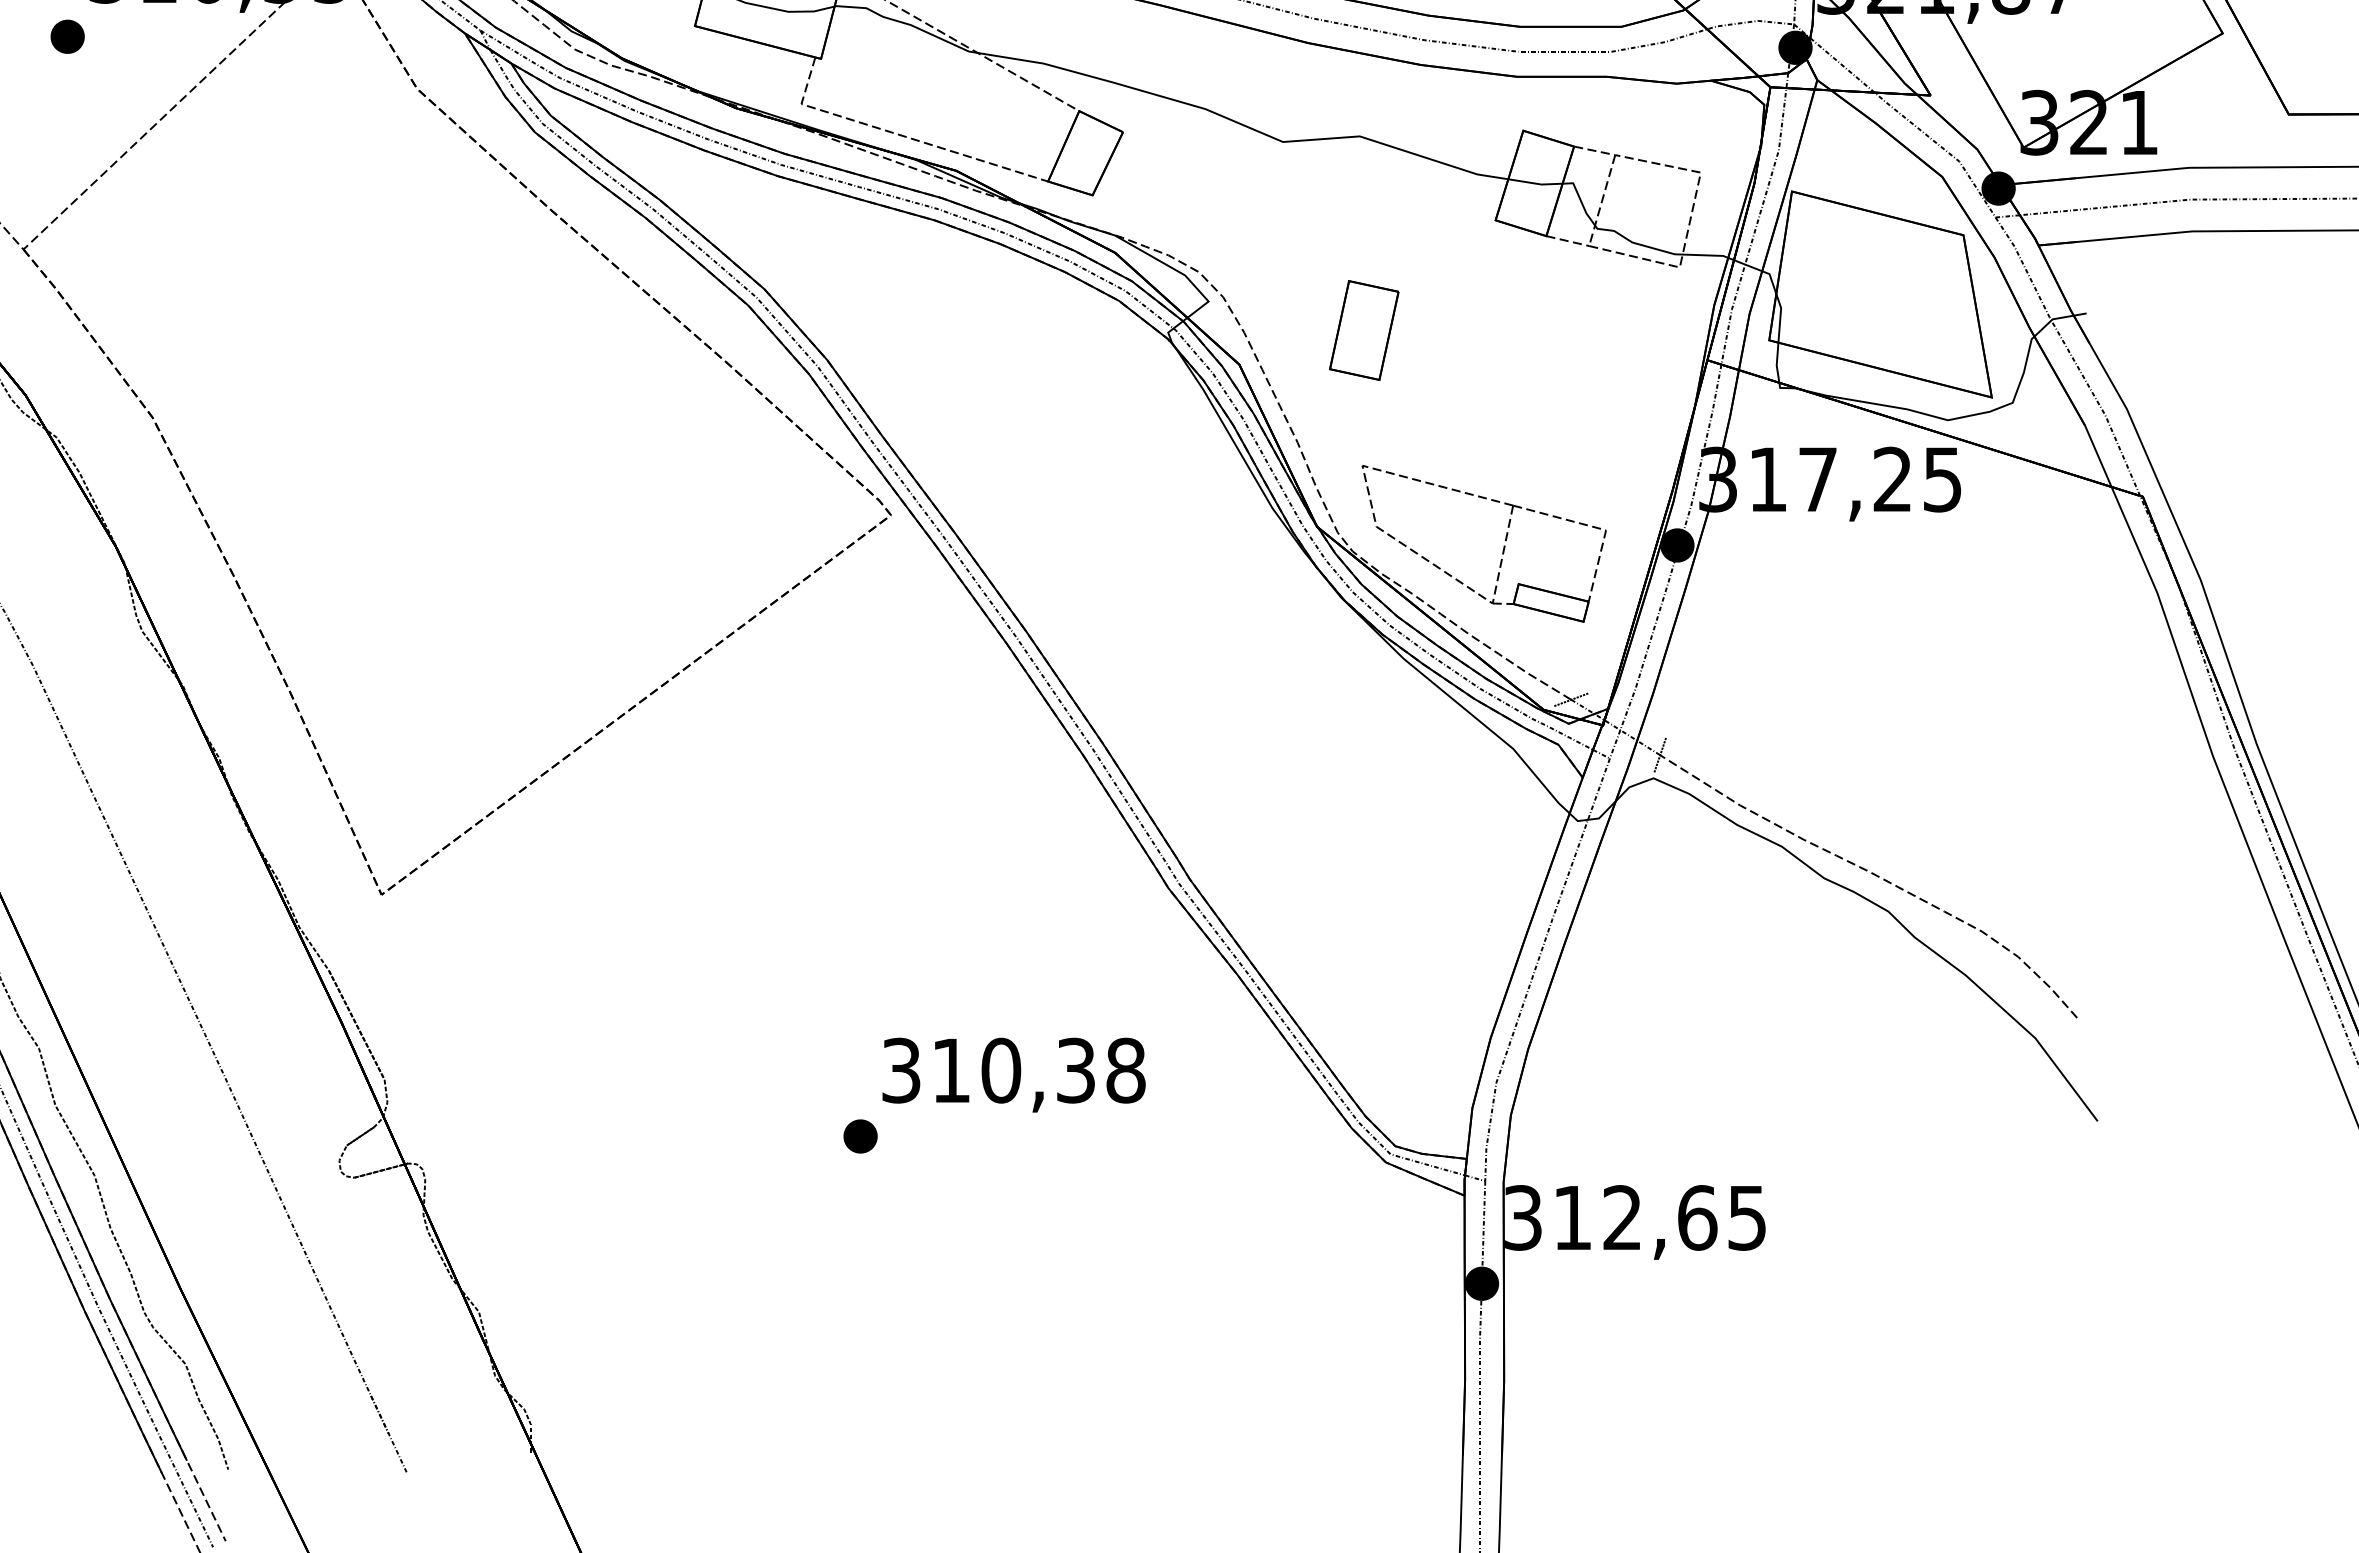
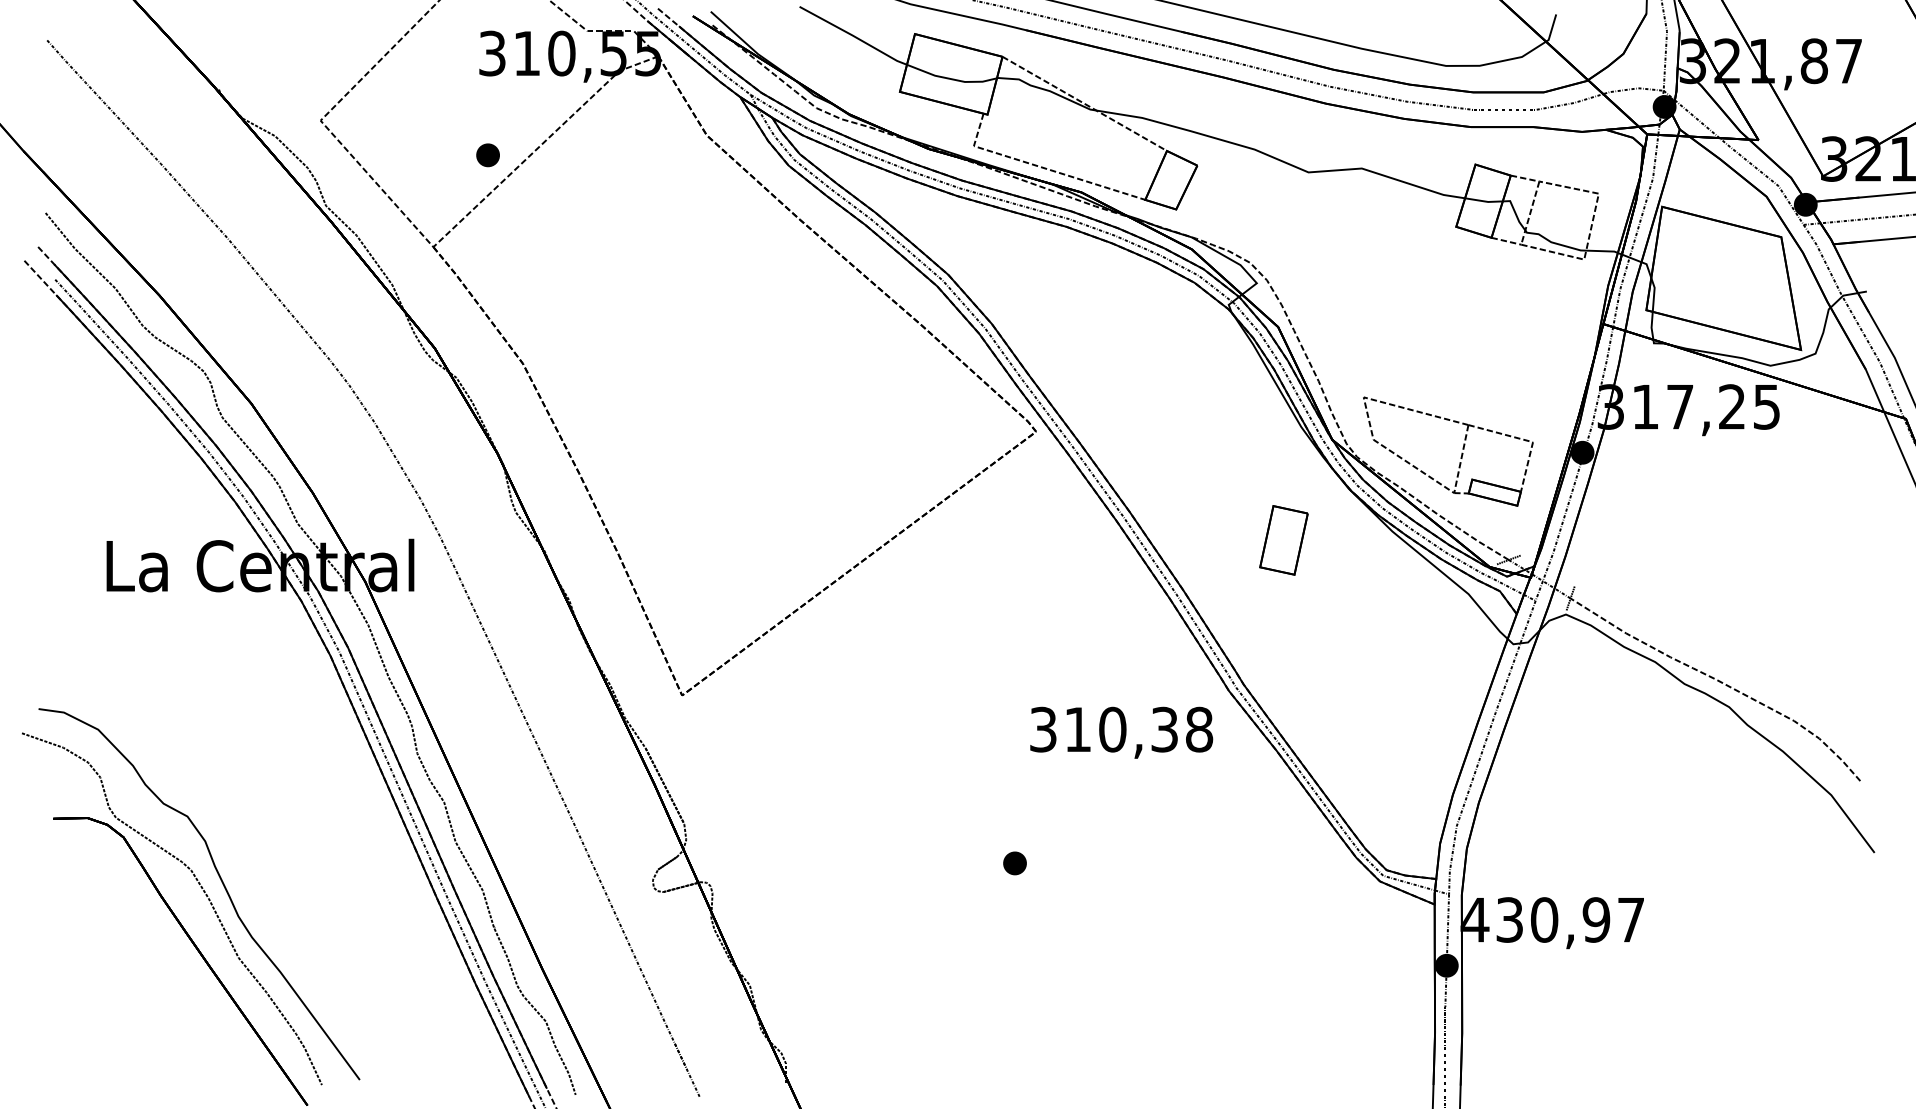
part: (66, 37) -> (487, 155), moved
part: (1363, 330) -> (1283, 540), moved
text: (1013, 1074) -> (1121, 732), moved
text: (1632, 1217) -> (1551, 919), 312,65 -> 430,97

